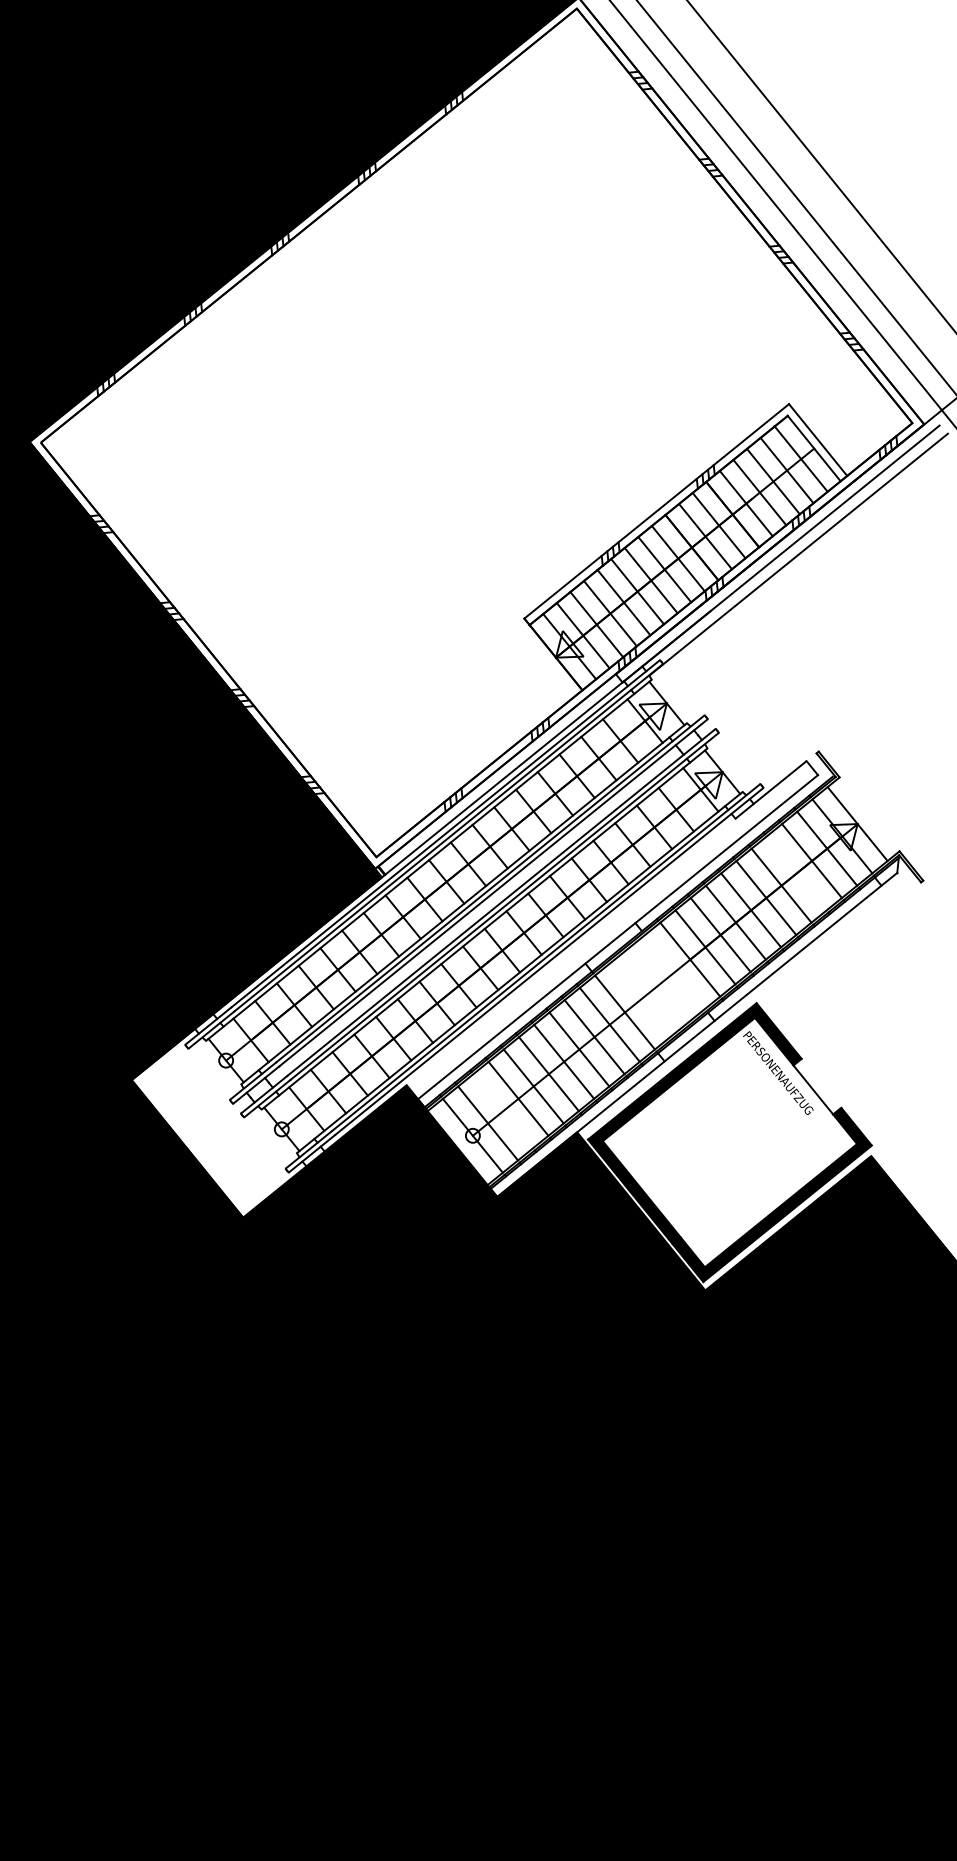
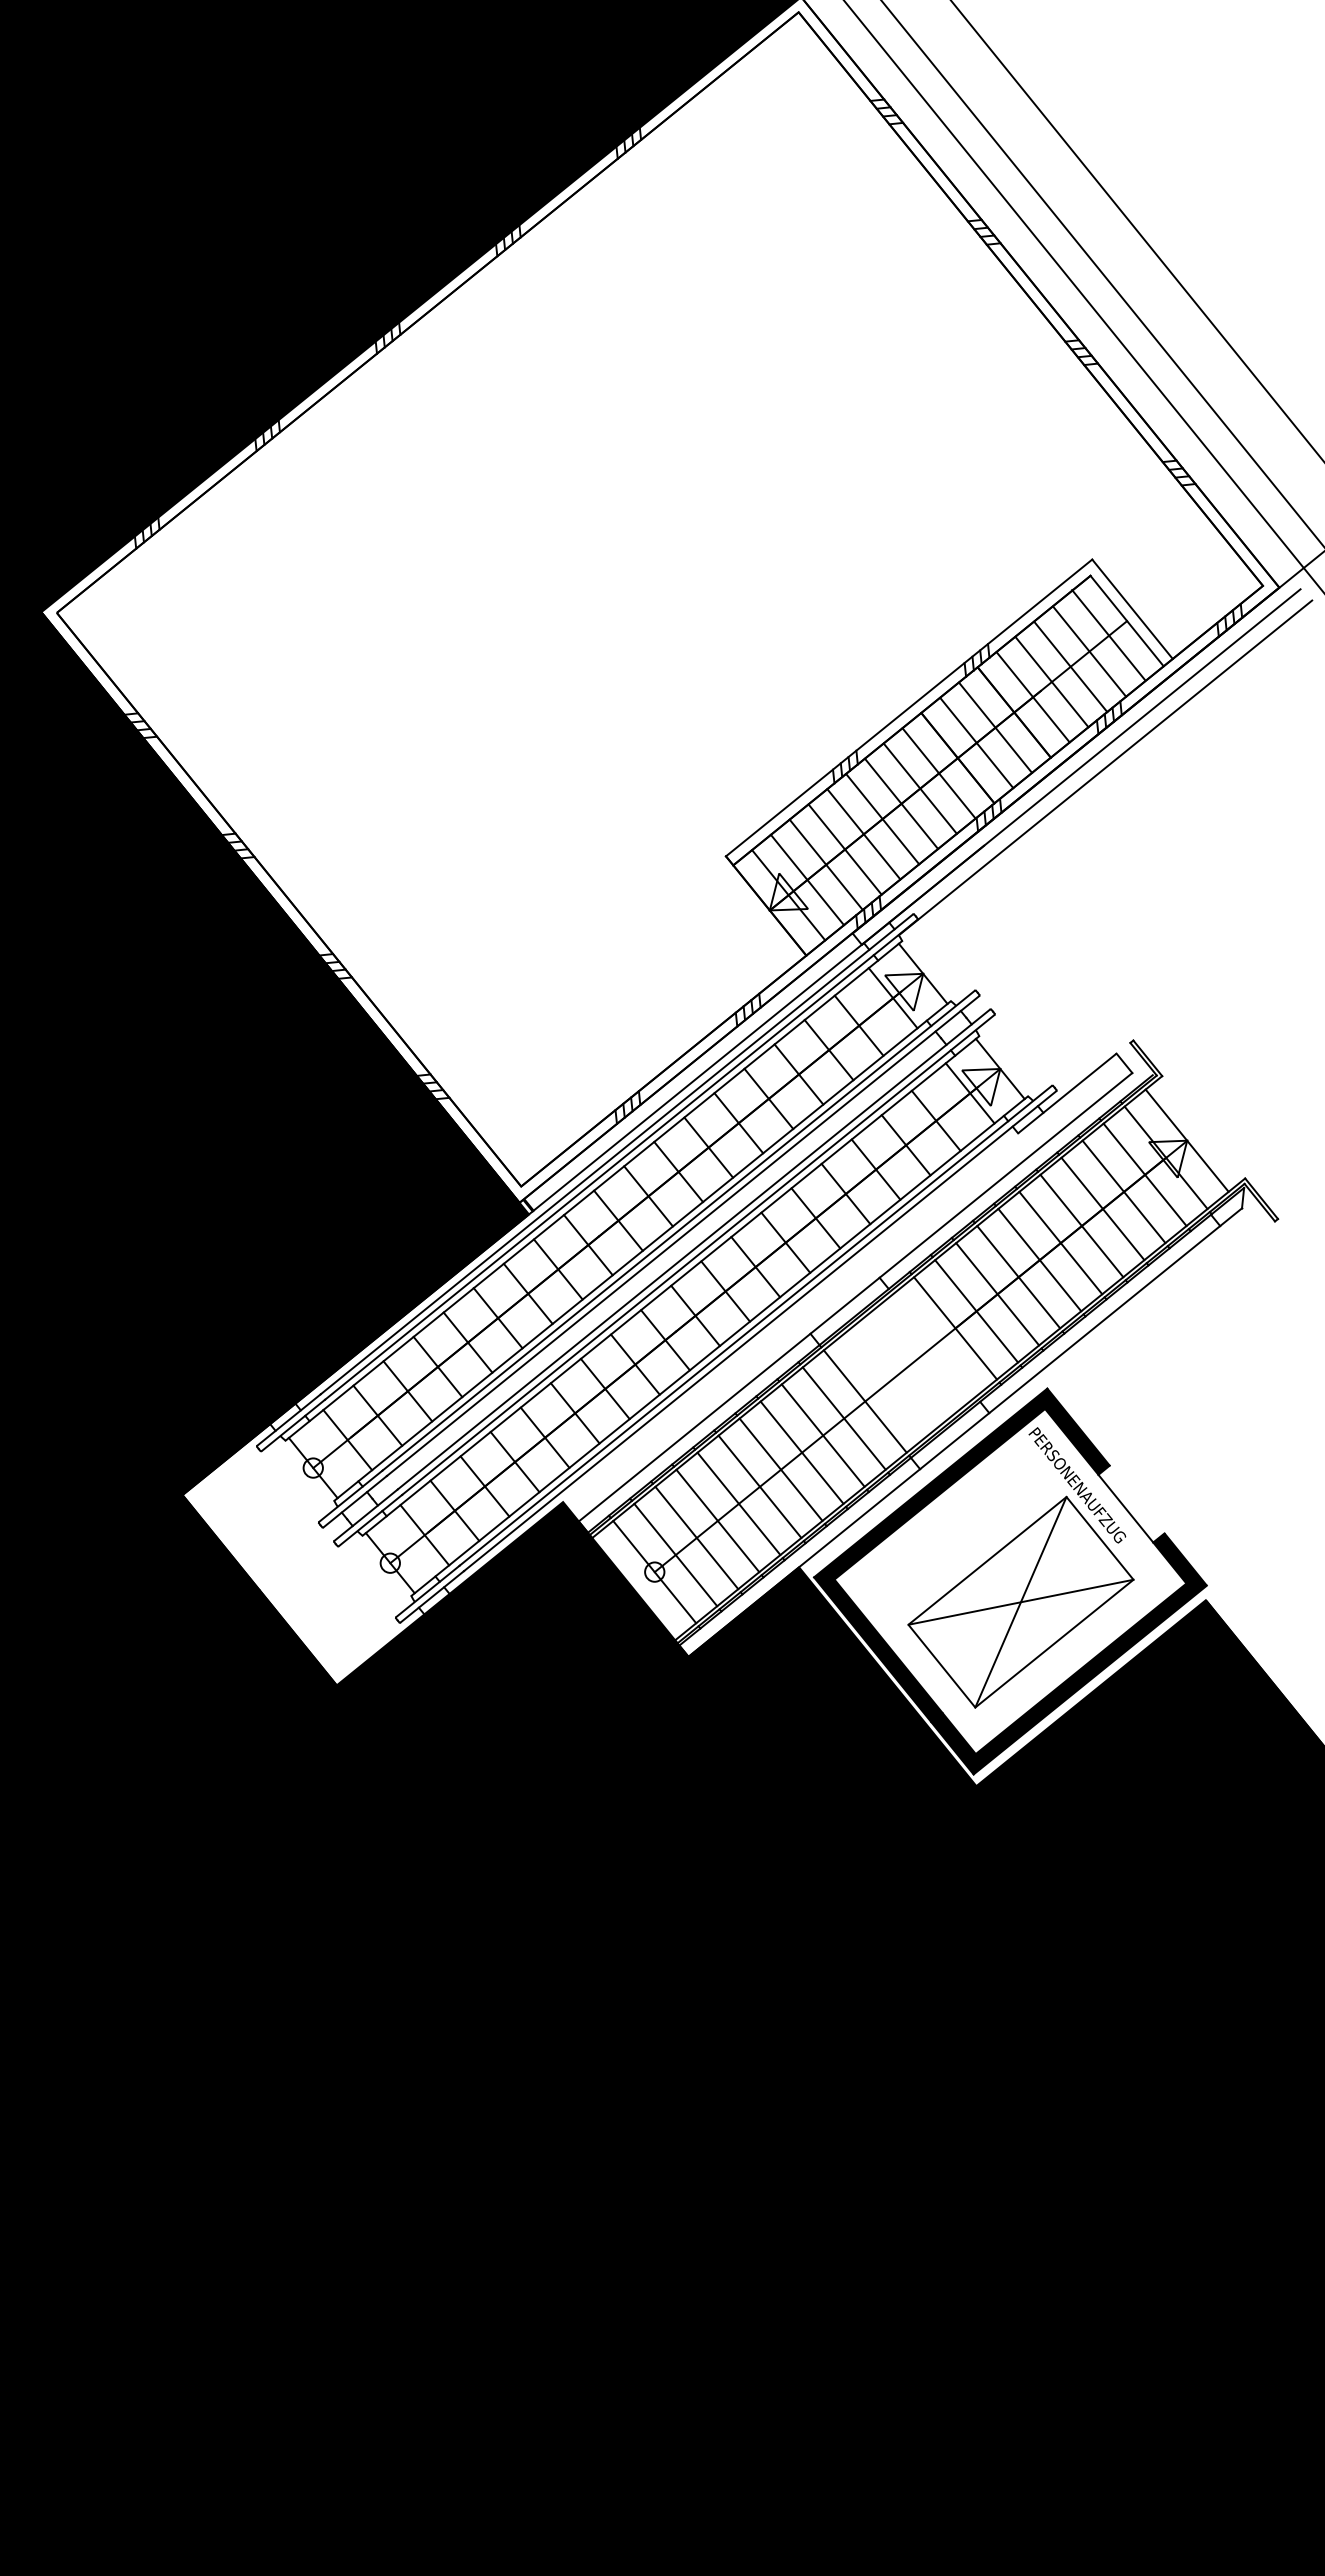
line: (796, 873) -> (1102, 1208), added
line: (503, 1110) -> (696, 1537), added
part: (737, 1157) -> (1020, 1601), added

